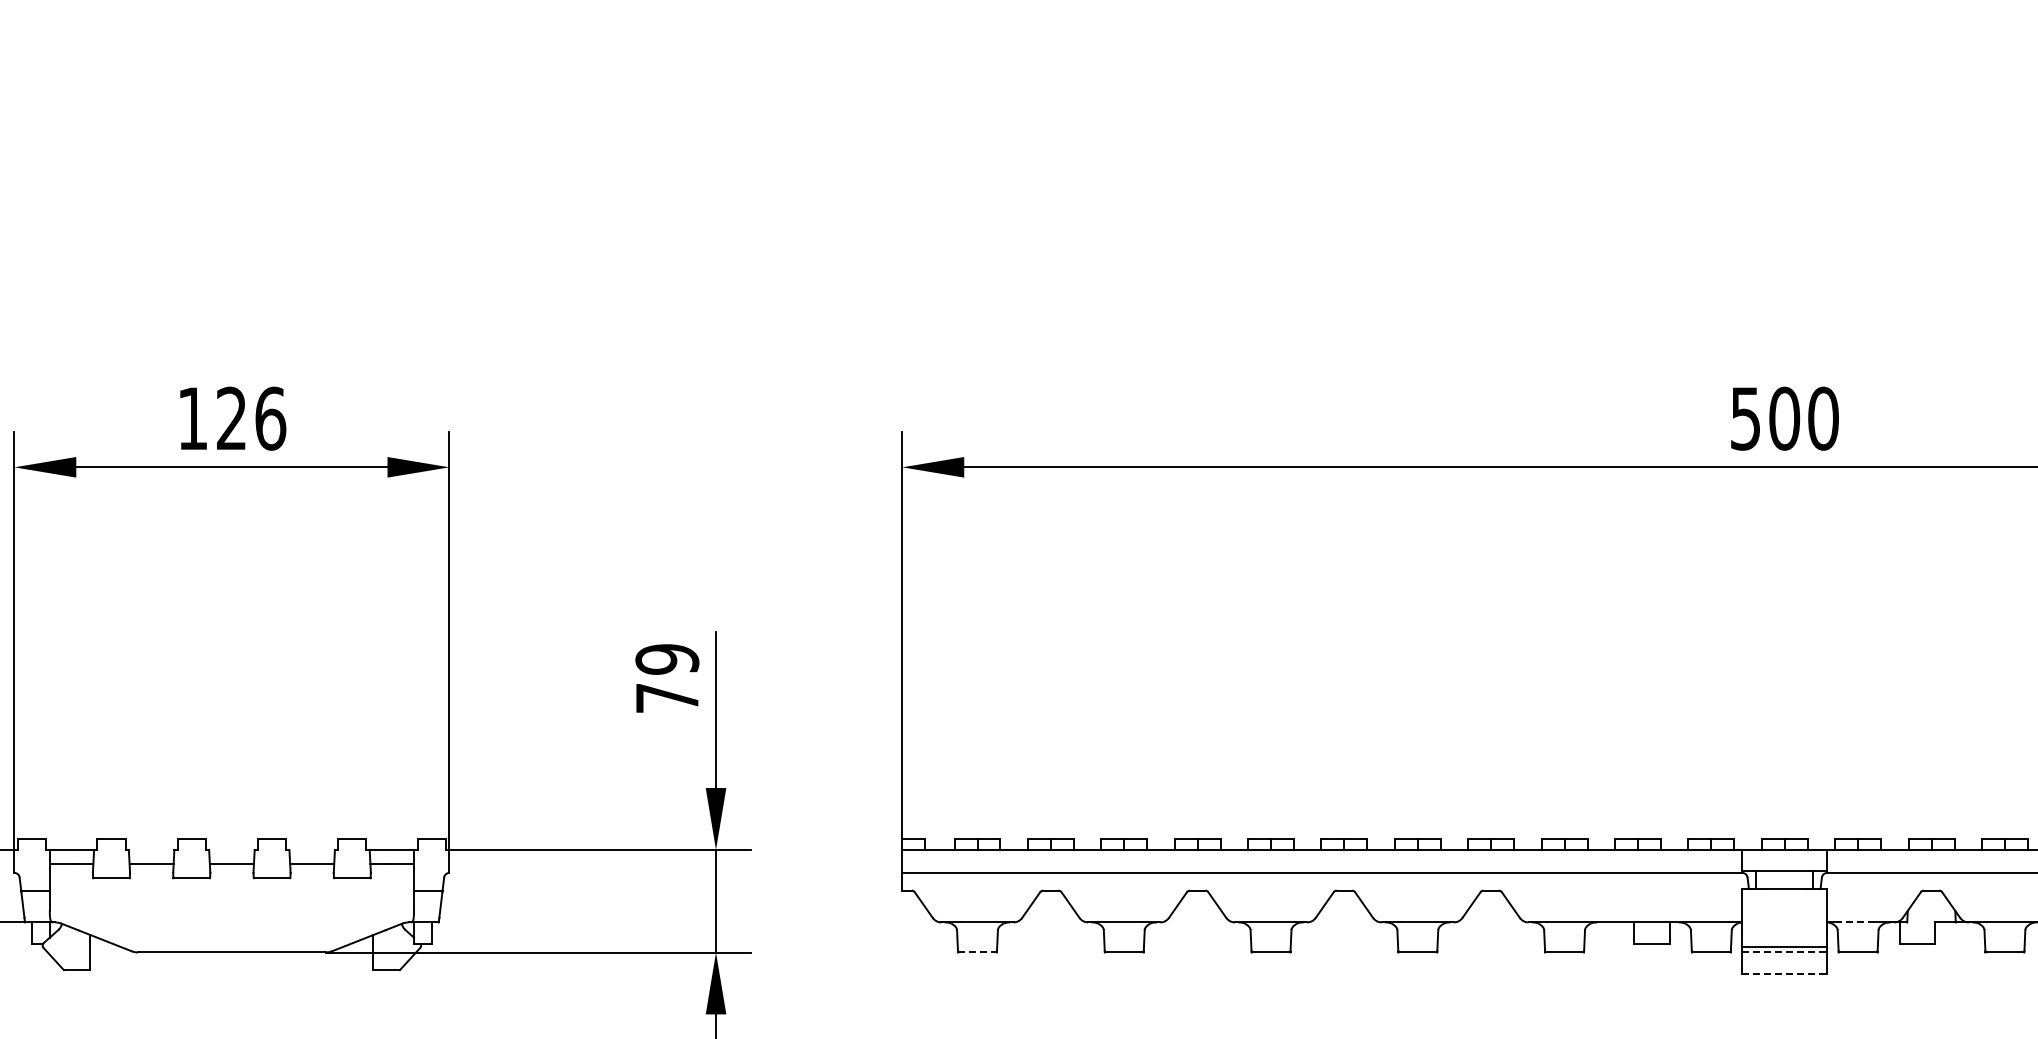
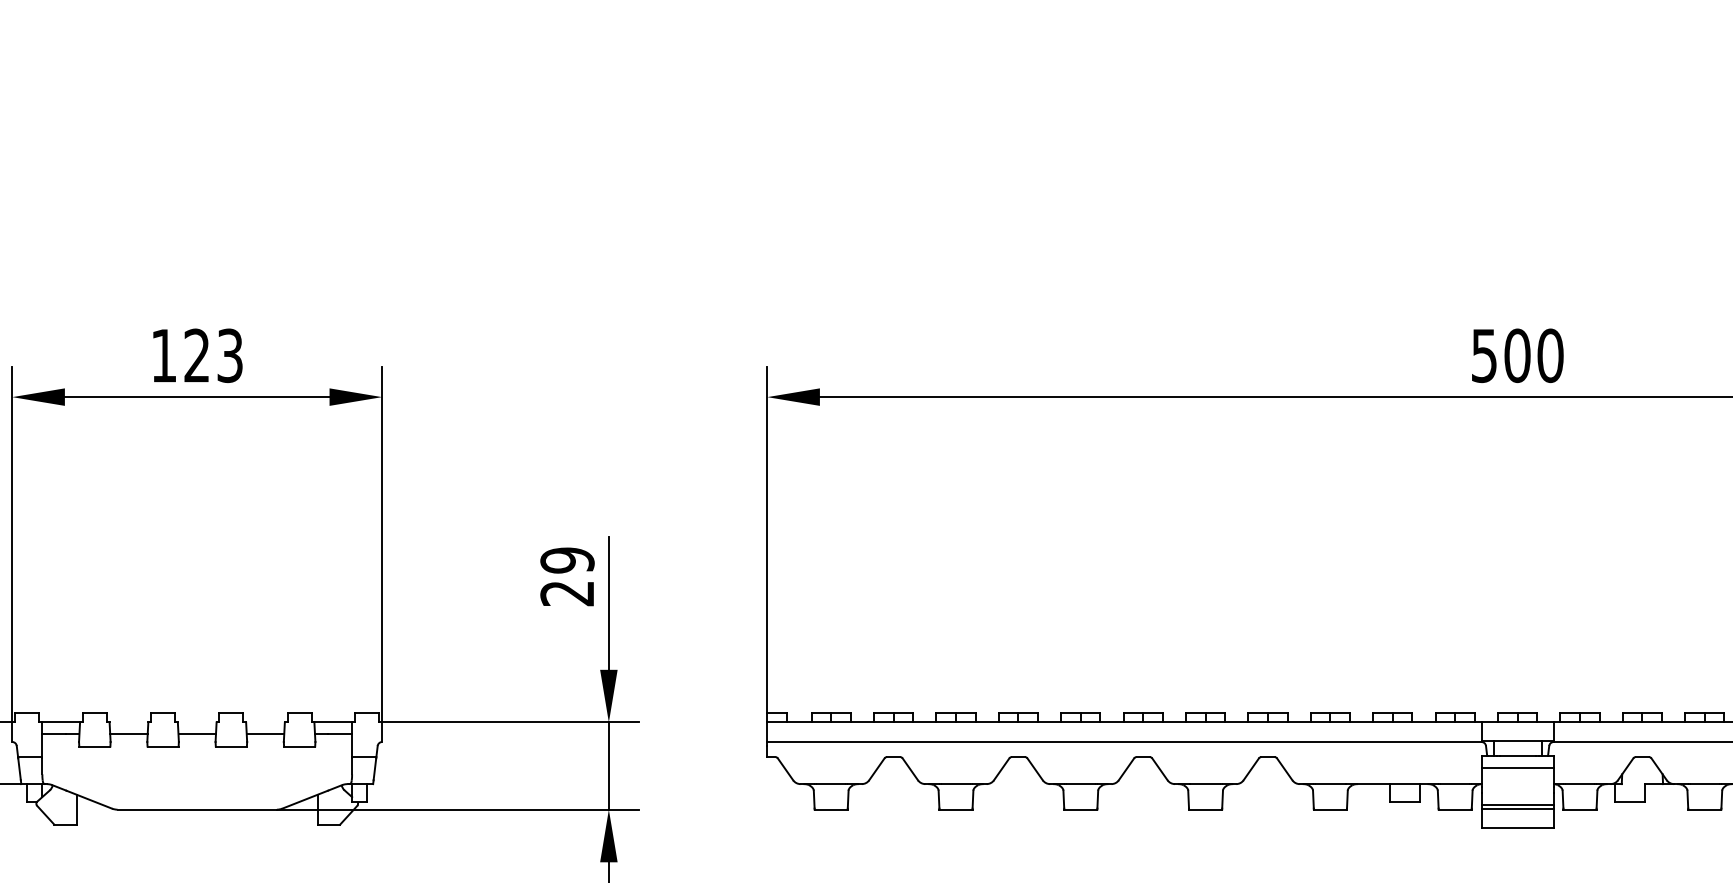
text: (270, 418) -> (230, 355), 126 -> 123
text: (666, 698) -> (566, 593), 79 -> 29
line: (1784, 902) -> (1517, 767), added
line: (1858, 922) -> (1580, 784), dashed -> solid
line: (1785, 951) -> (1518, 808), dashed -> solid
line: (977, 952) -> (831, 809), dashed -> solid
line: (1785, 973) -> (1518, 827), dashed -> solid

